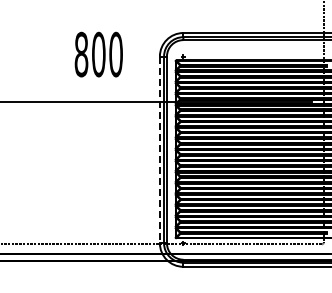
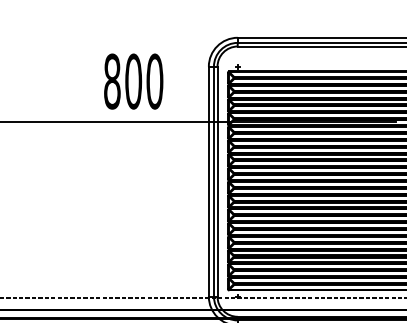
text: (98, 54) -> (133, 81), moved
line: (159, 150) -> (208, 182), dashed -> solid

